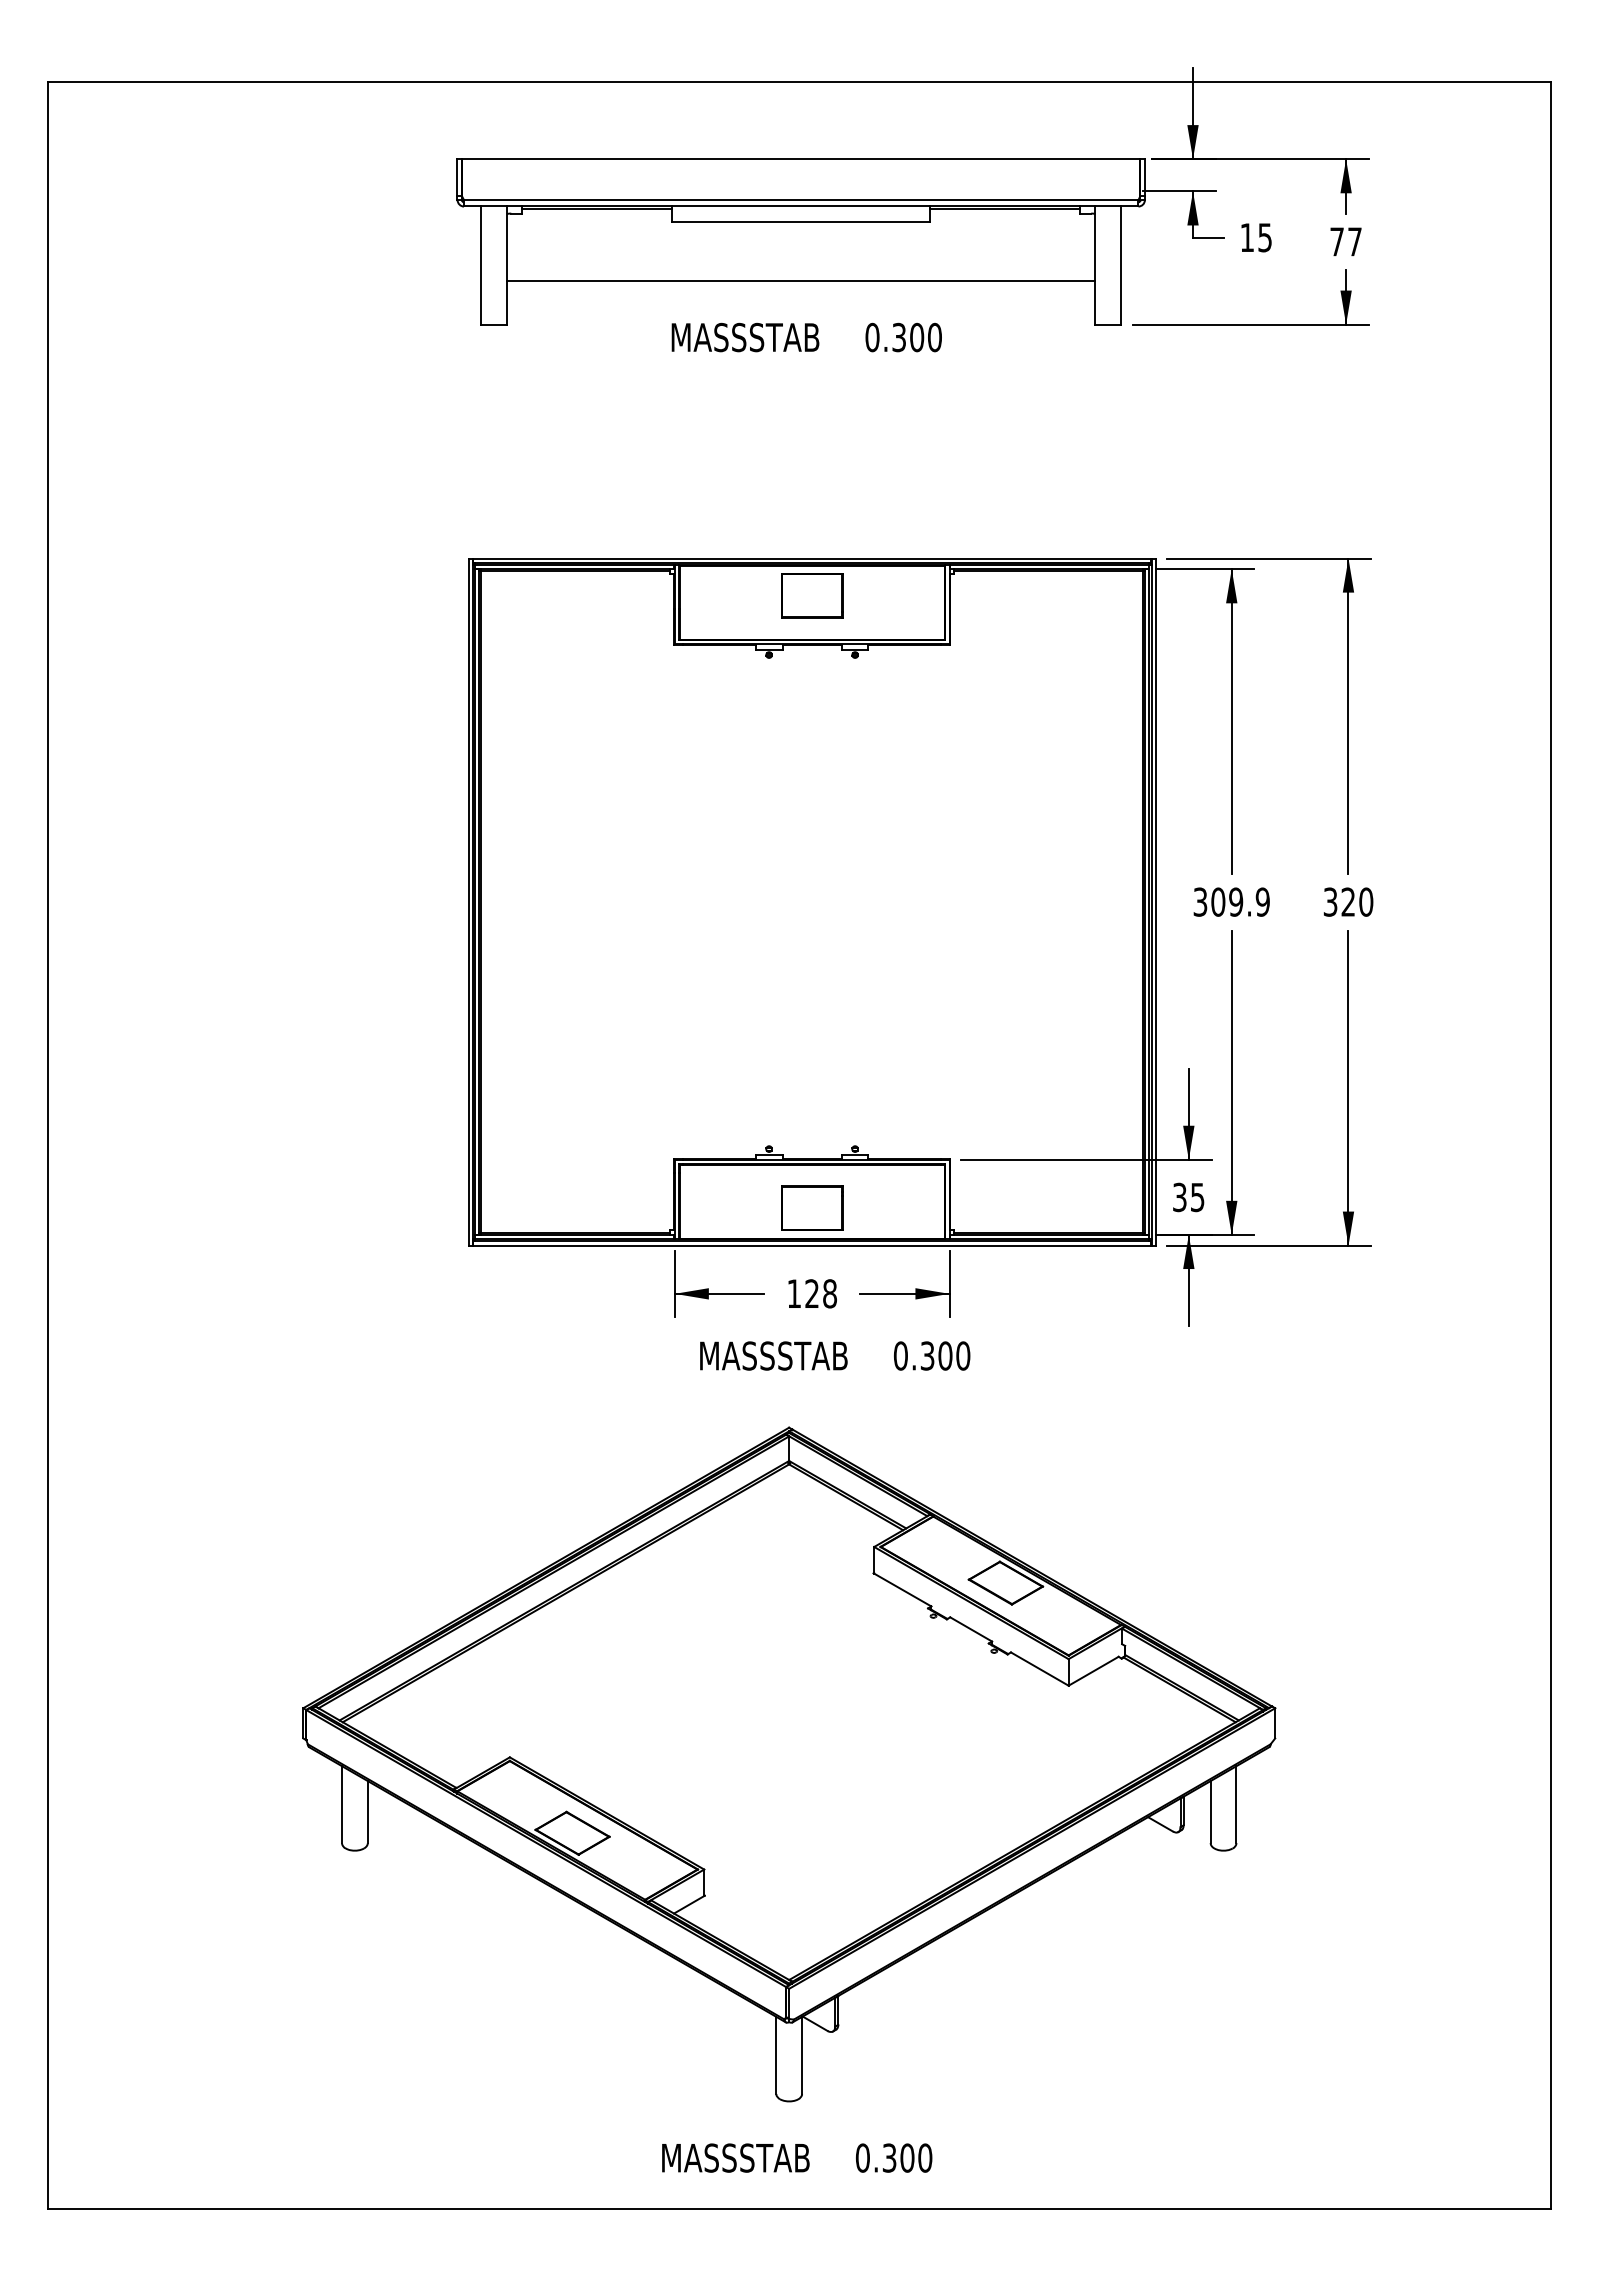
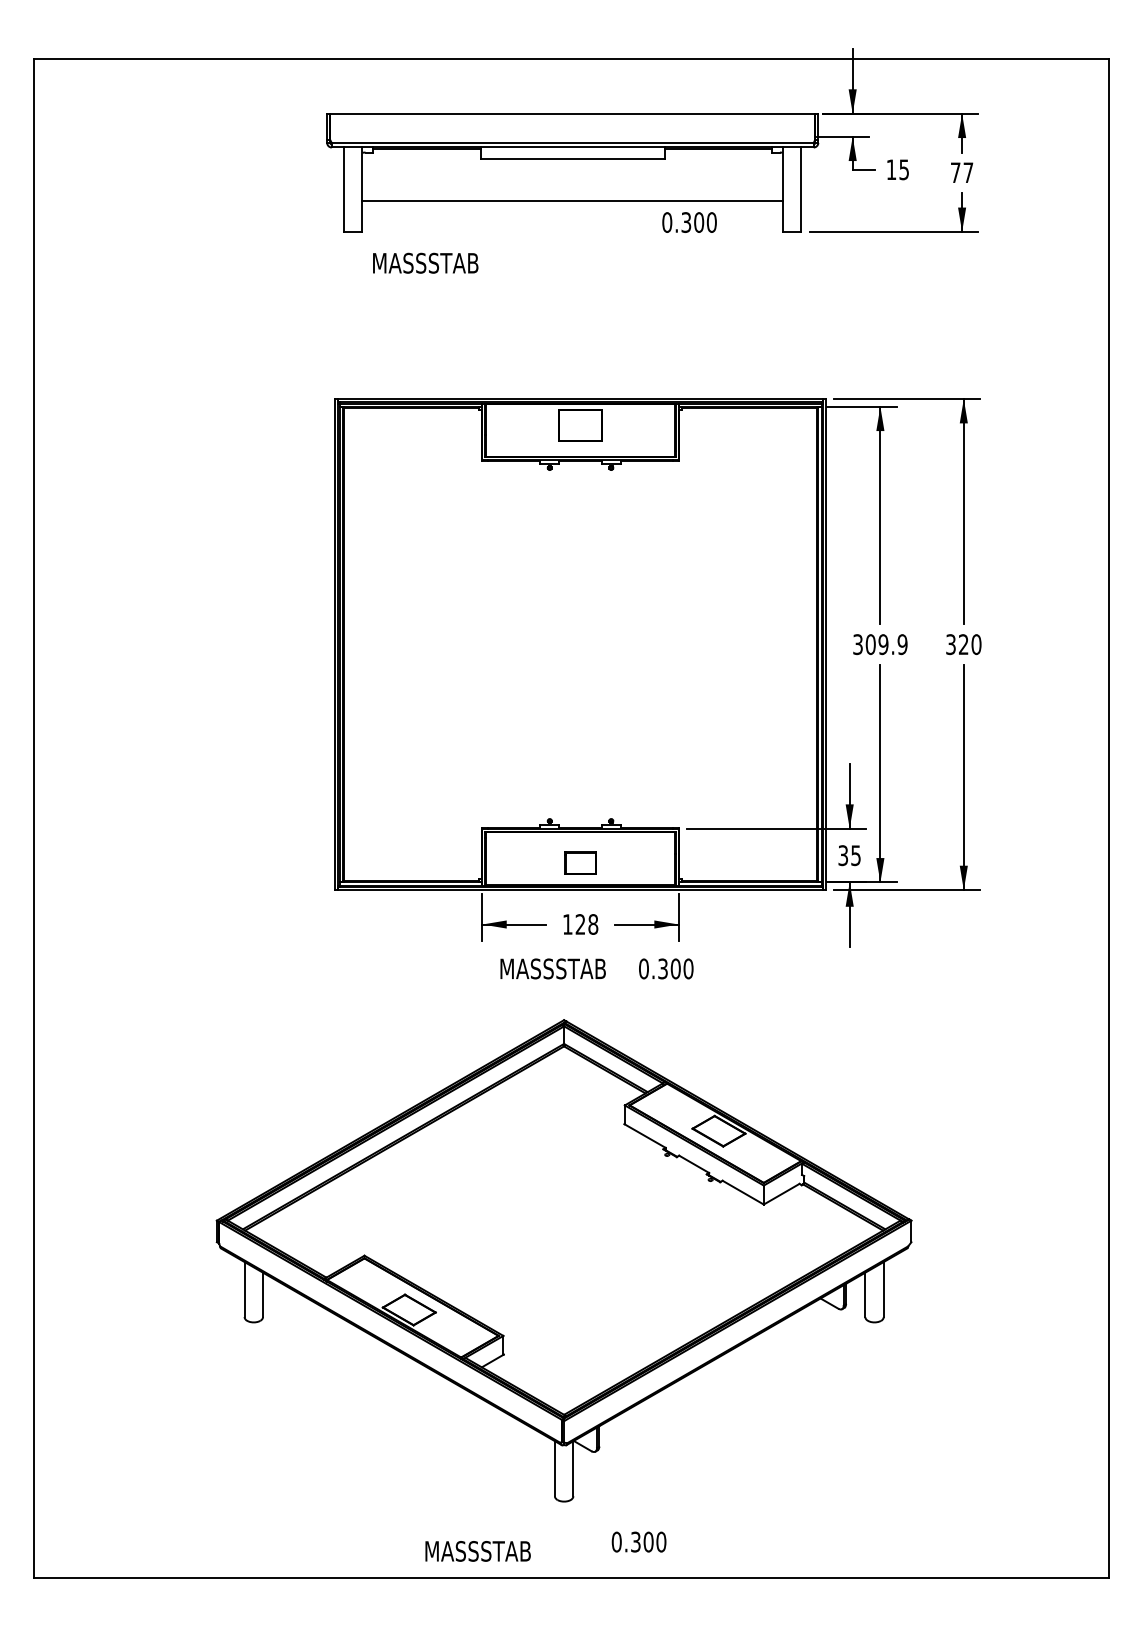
text: (745, 337) -> (425, 263), moved
text: (903, 337) -> (689, 222), moved
part: (812, 1207) -> (580, 862), size x0.7
text: (735, 2157) -> (477, 1550), moved

